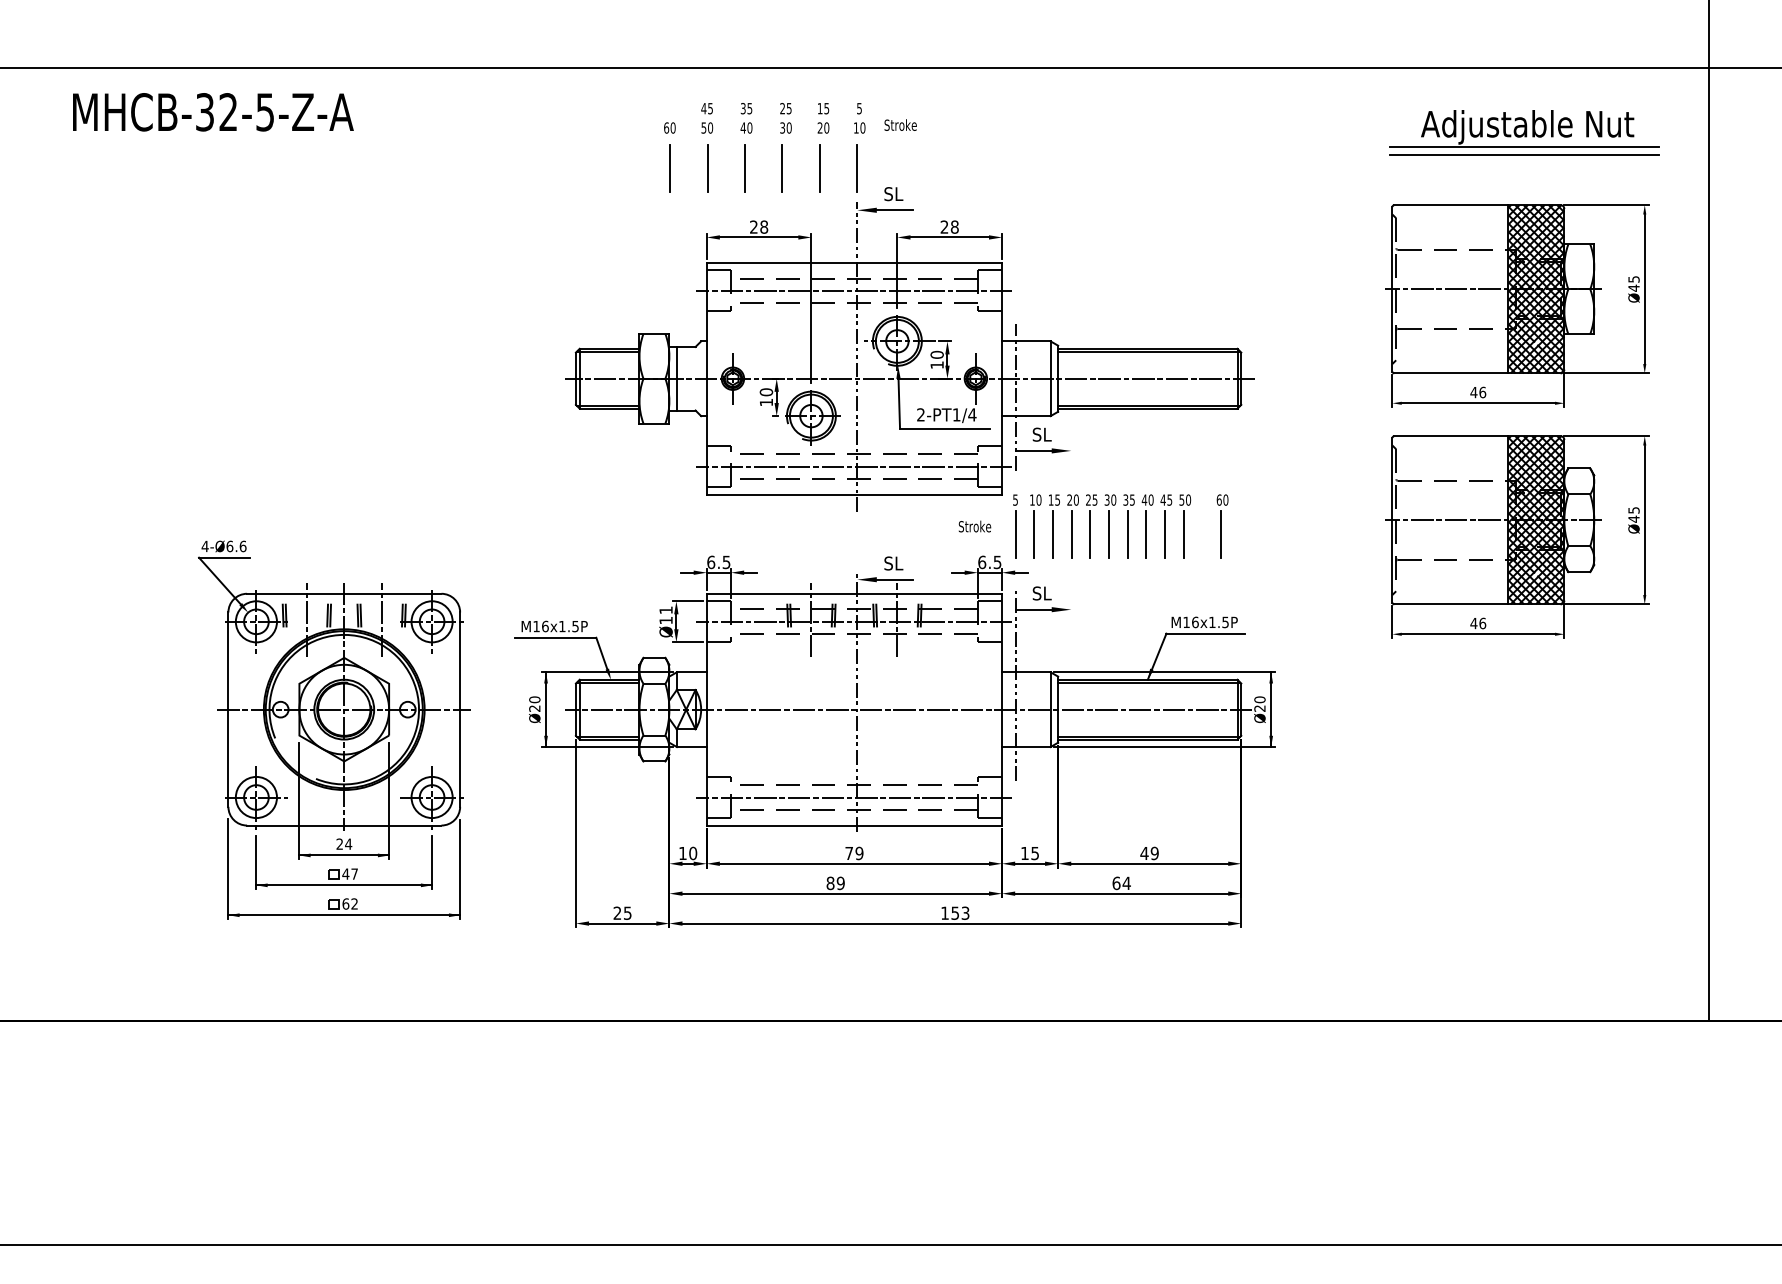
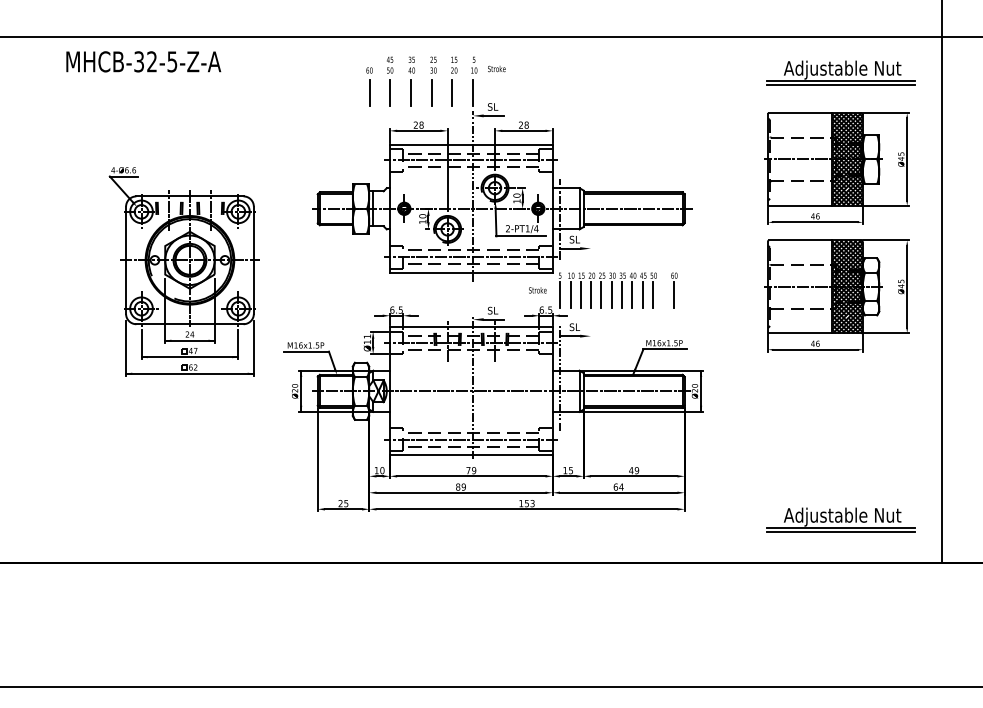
text: (212, 111) -> (143, 61), moved
part: (332, 729) -> (183, 271), moved
part: (1523, 942) -> (840, 519), added

